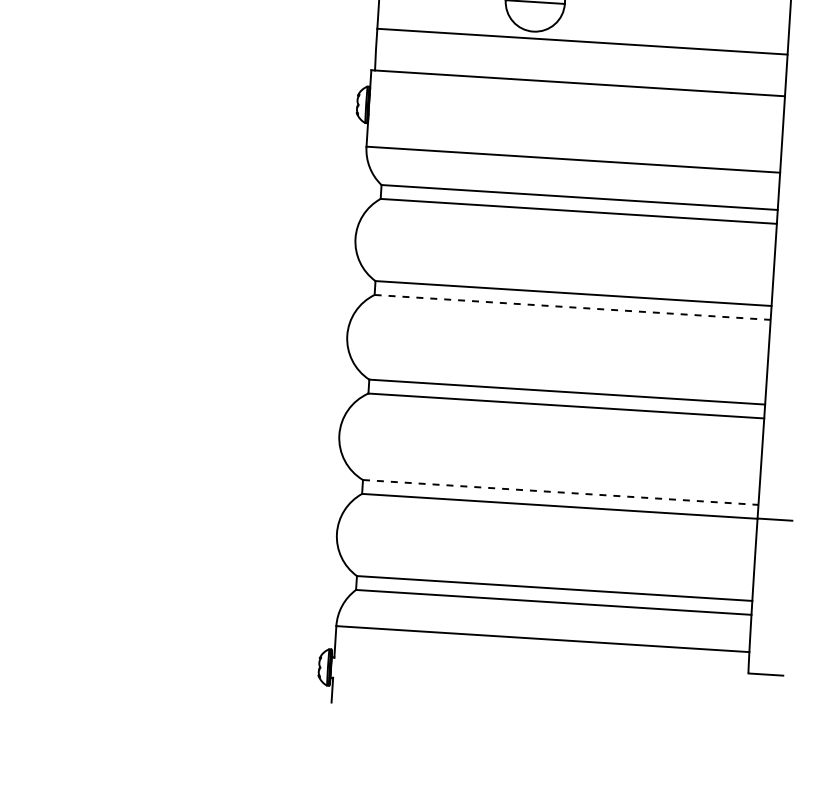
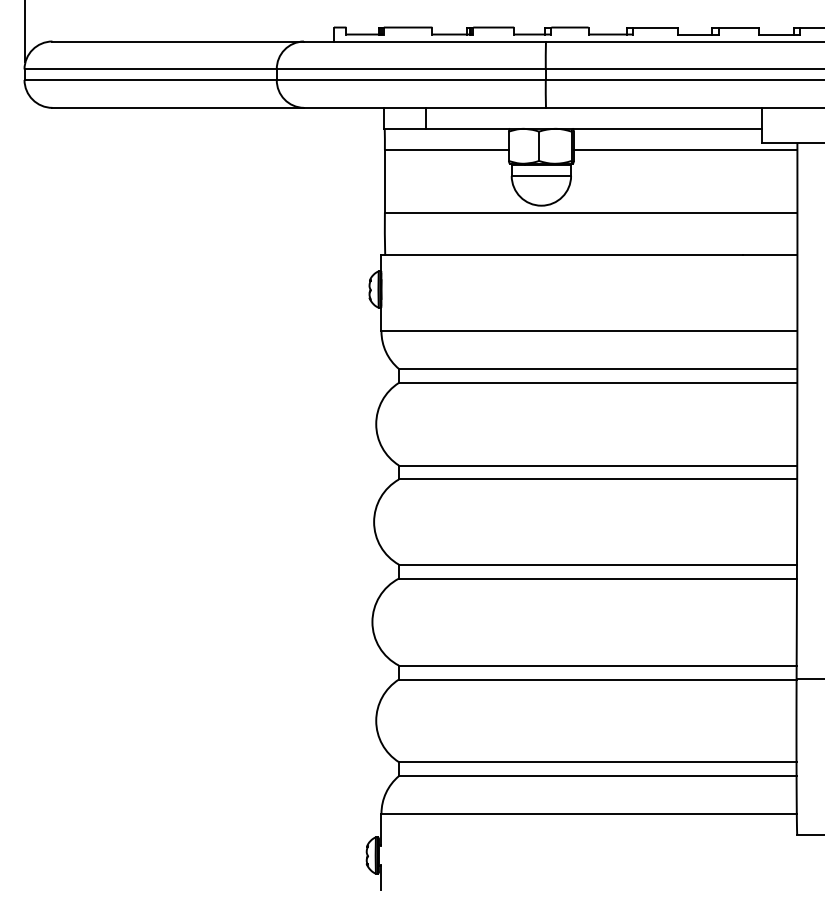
line: (573, 307) -> (598, 479), dashed -> solid
line: (560, 492) -> (597, 665), dashed -> solid

